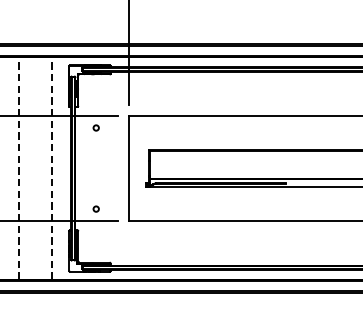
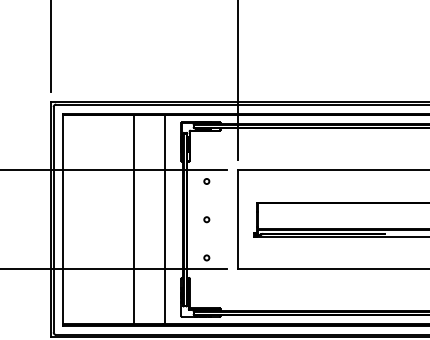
line: (18, 168) -> (133, 219), dashed -> solid
line: (51, 168) -> (164, 219), dashed -> solid
circle: (95, 168) -> (206, 219), added

